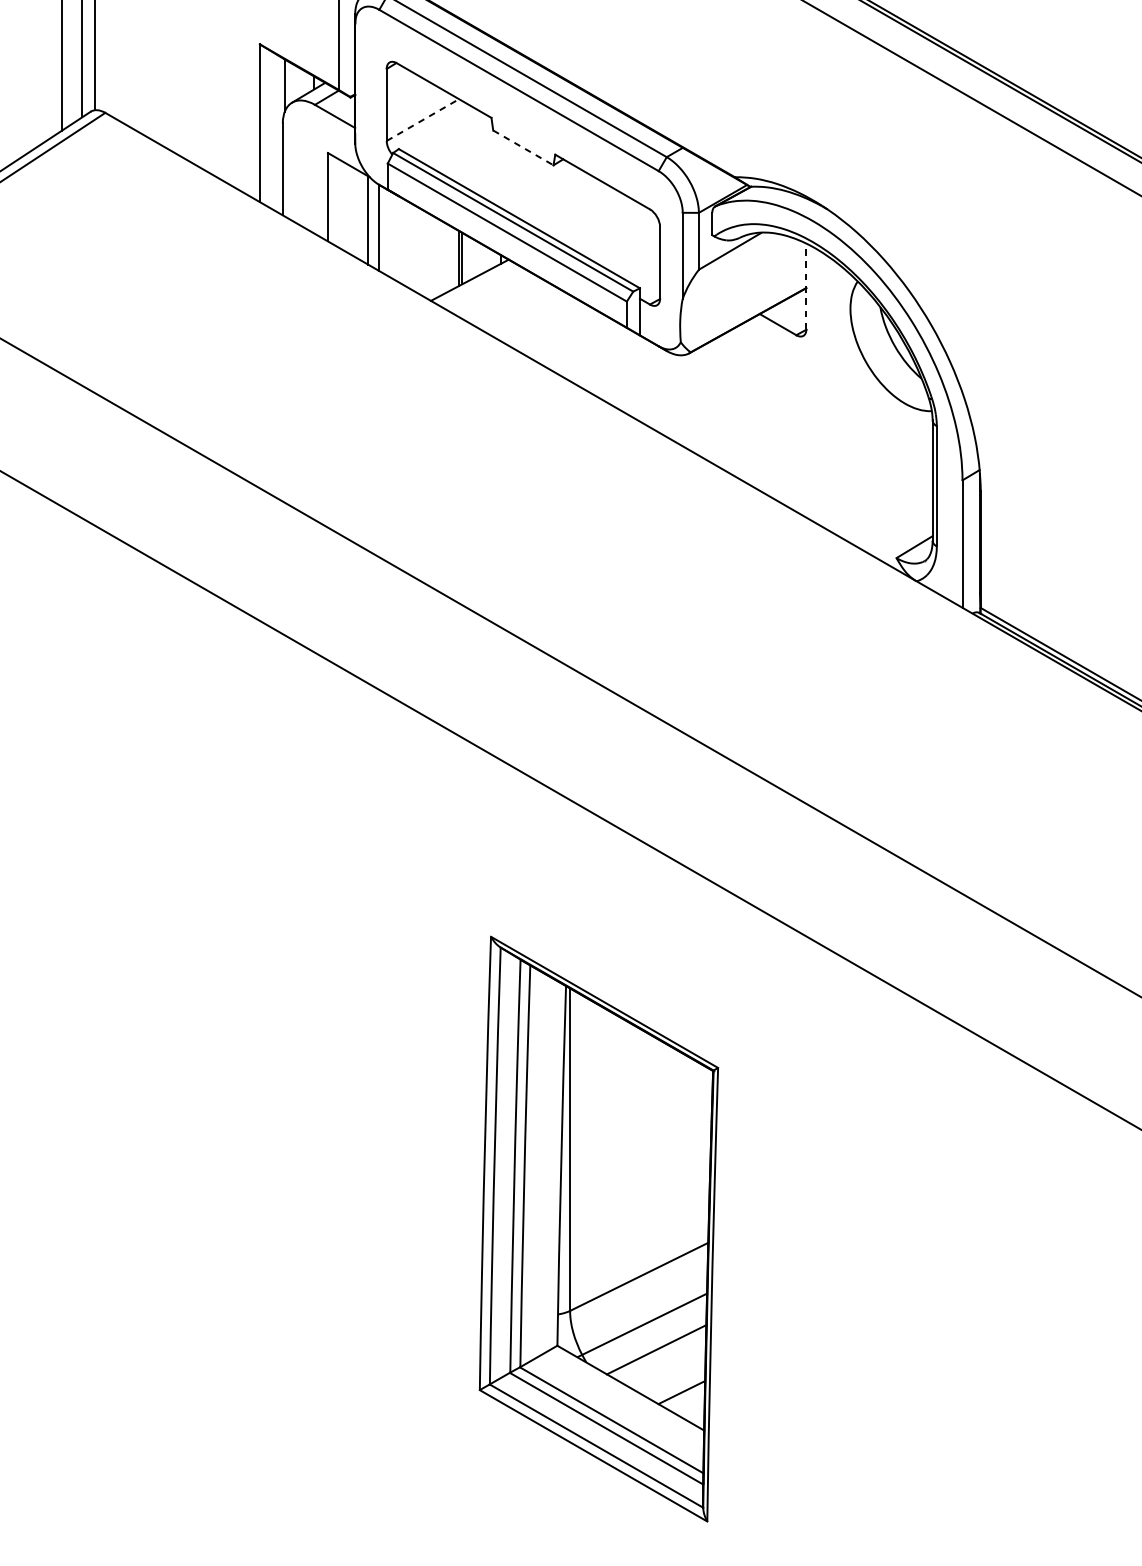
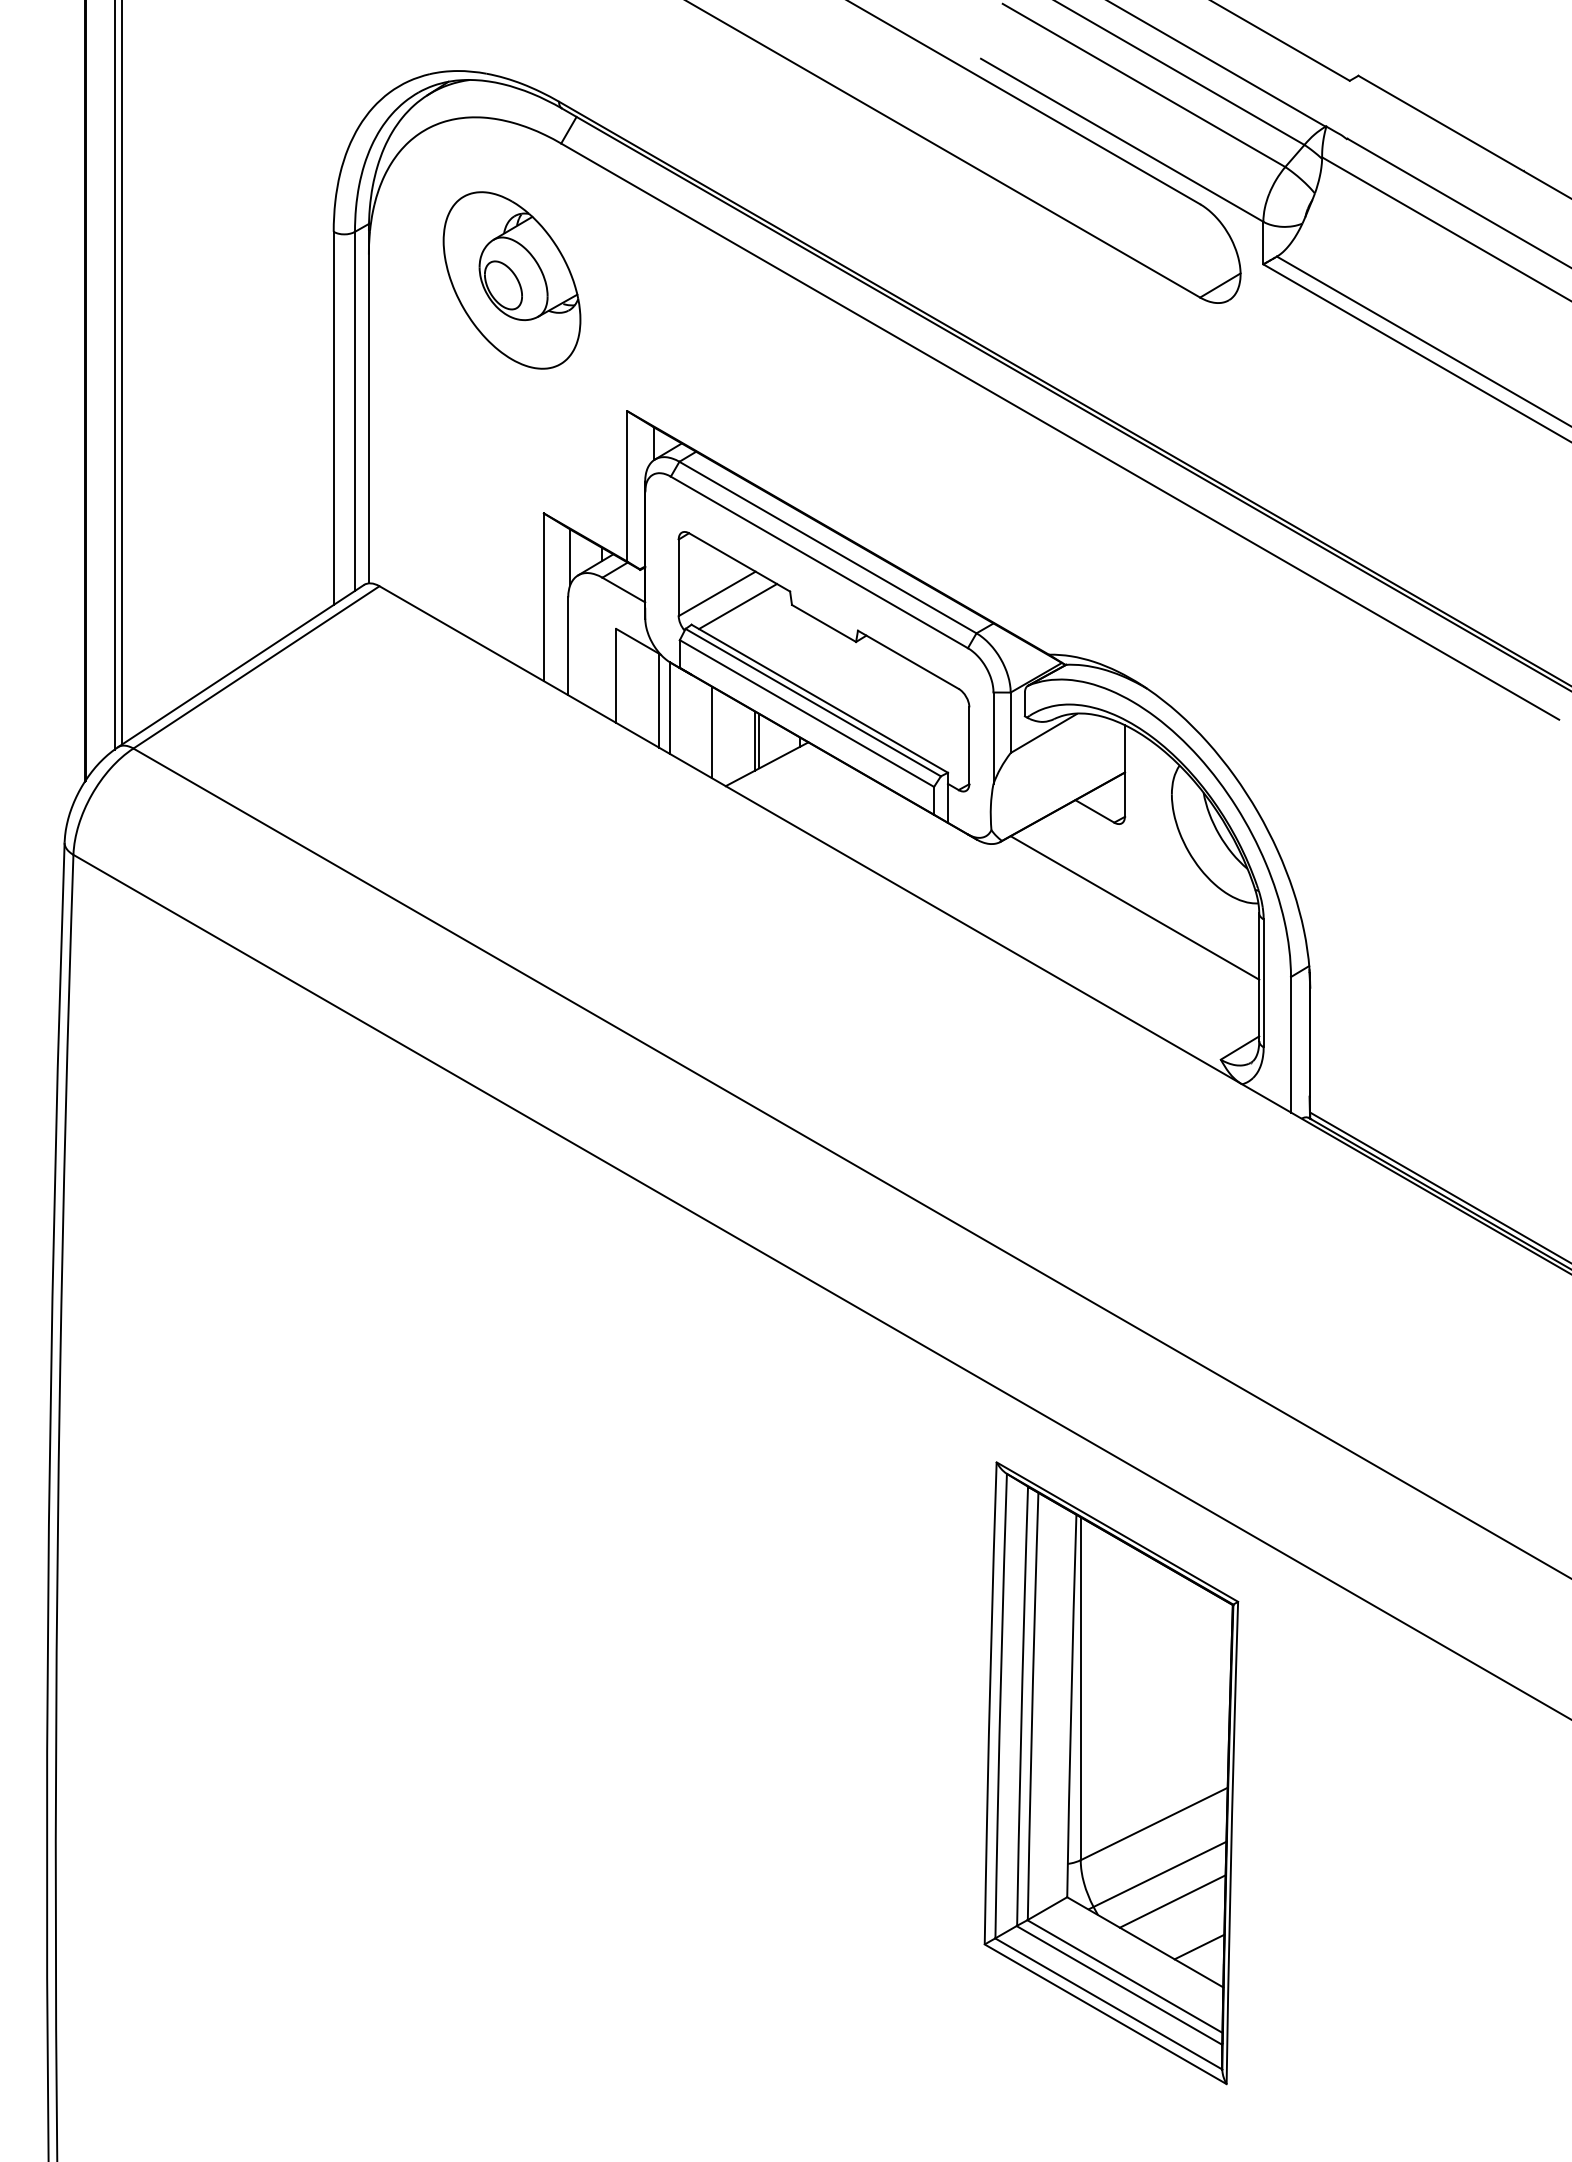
line: (423, 119) -> (717, 593), dashed -> solid
line: (442, 131) -> (738, 606), added
line: (523, 147) -> (824, 623), dashed -> solid
line: (418, 250) -> (712, 732), added
line: (805, 286) -> (1124, 770), dashed -> solid
line: (815, 414) -> (1134, 907), added
part: (599, 1229) -> (1111, 1773), moved

